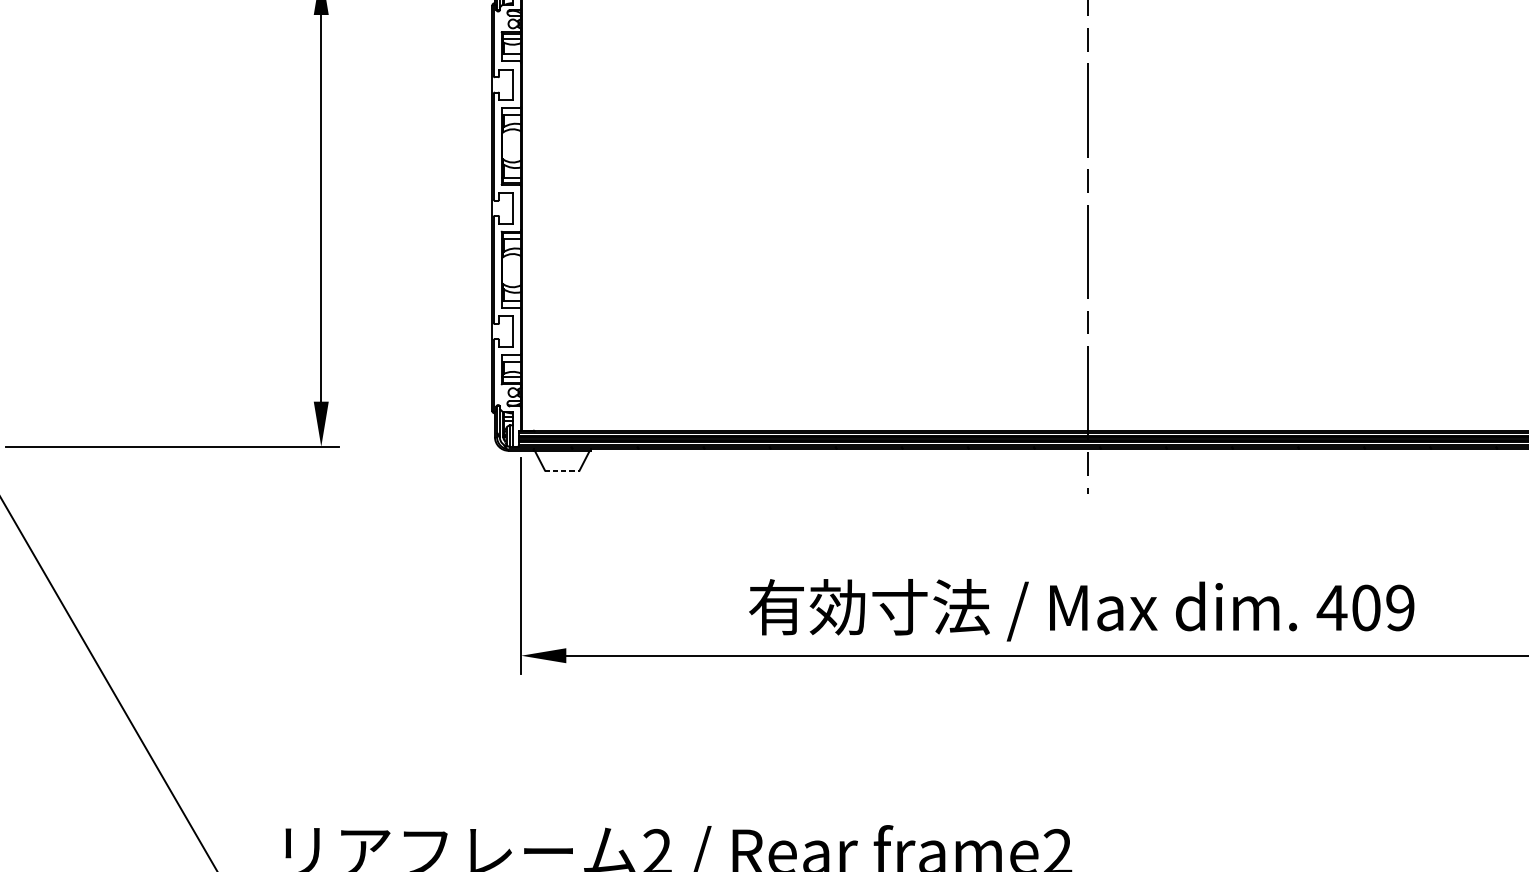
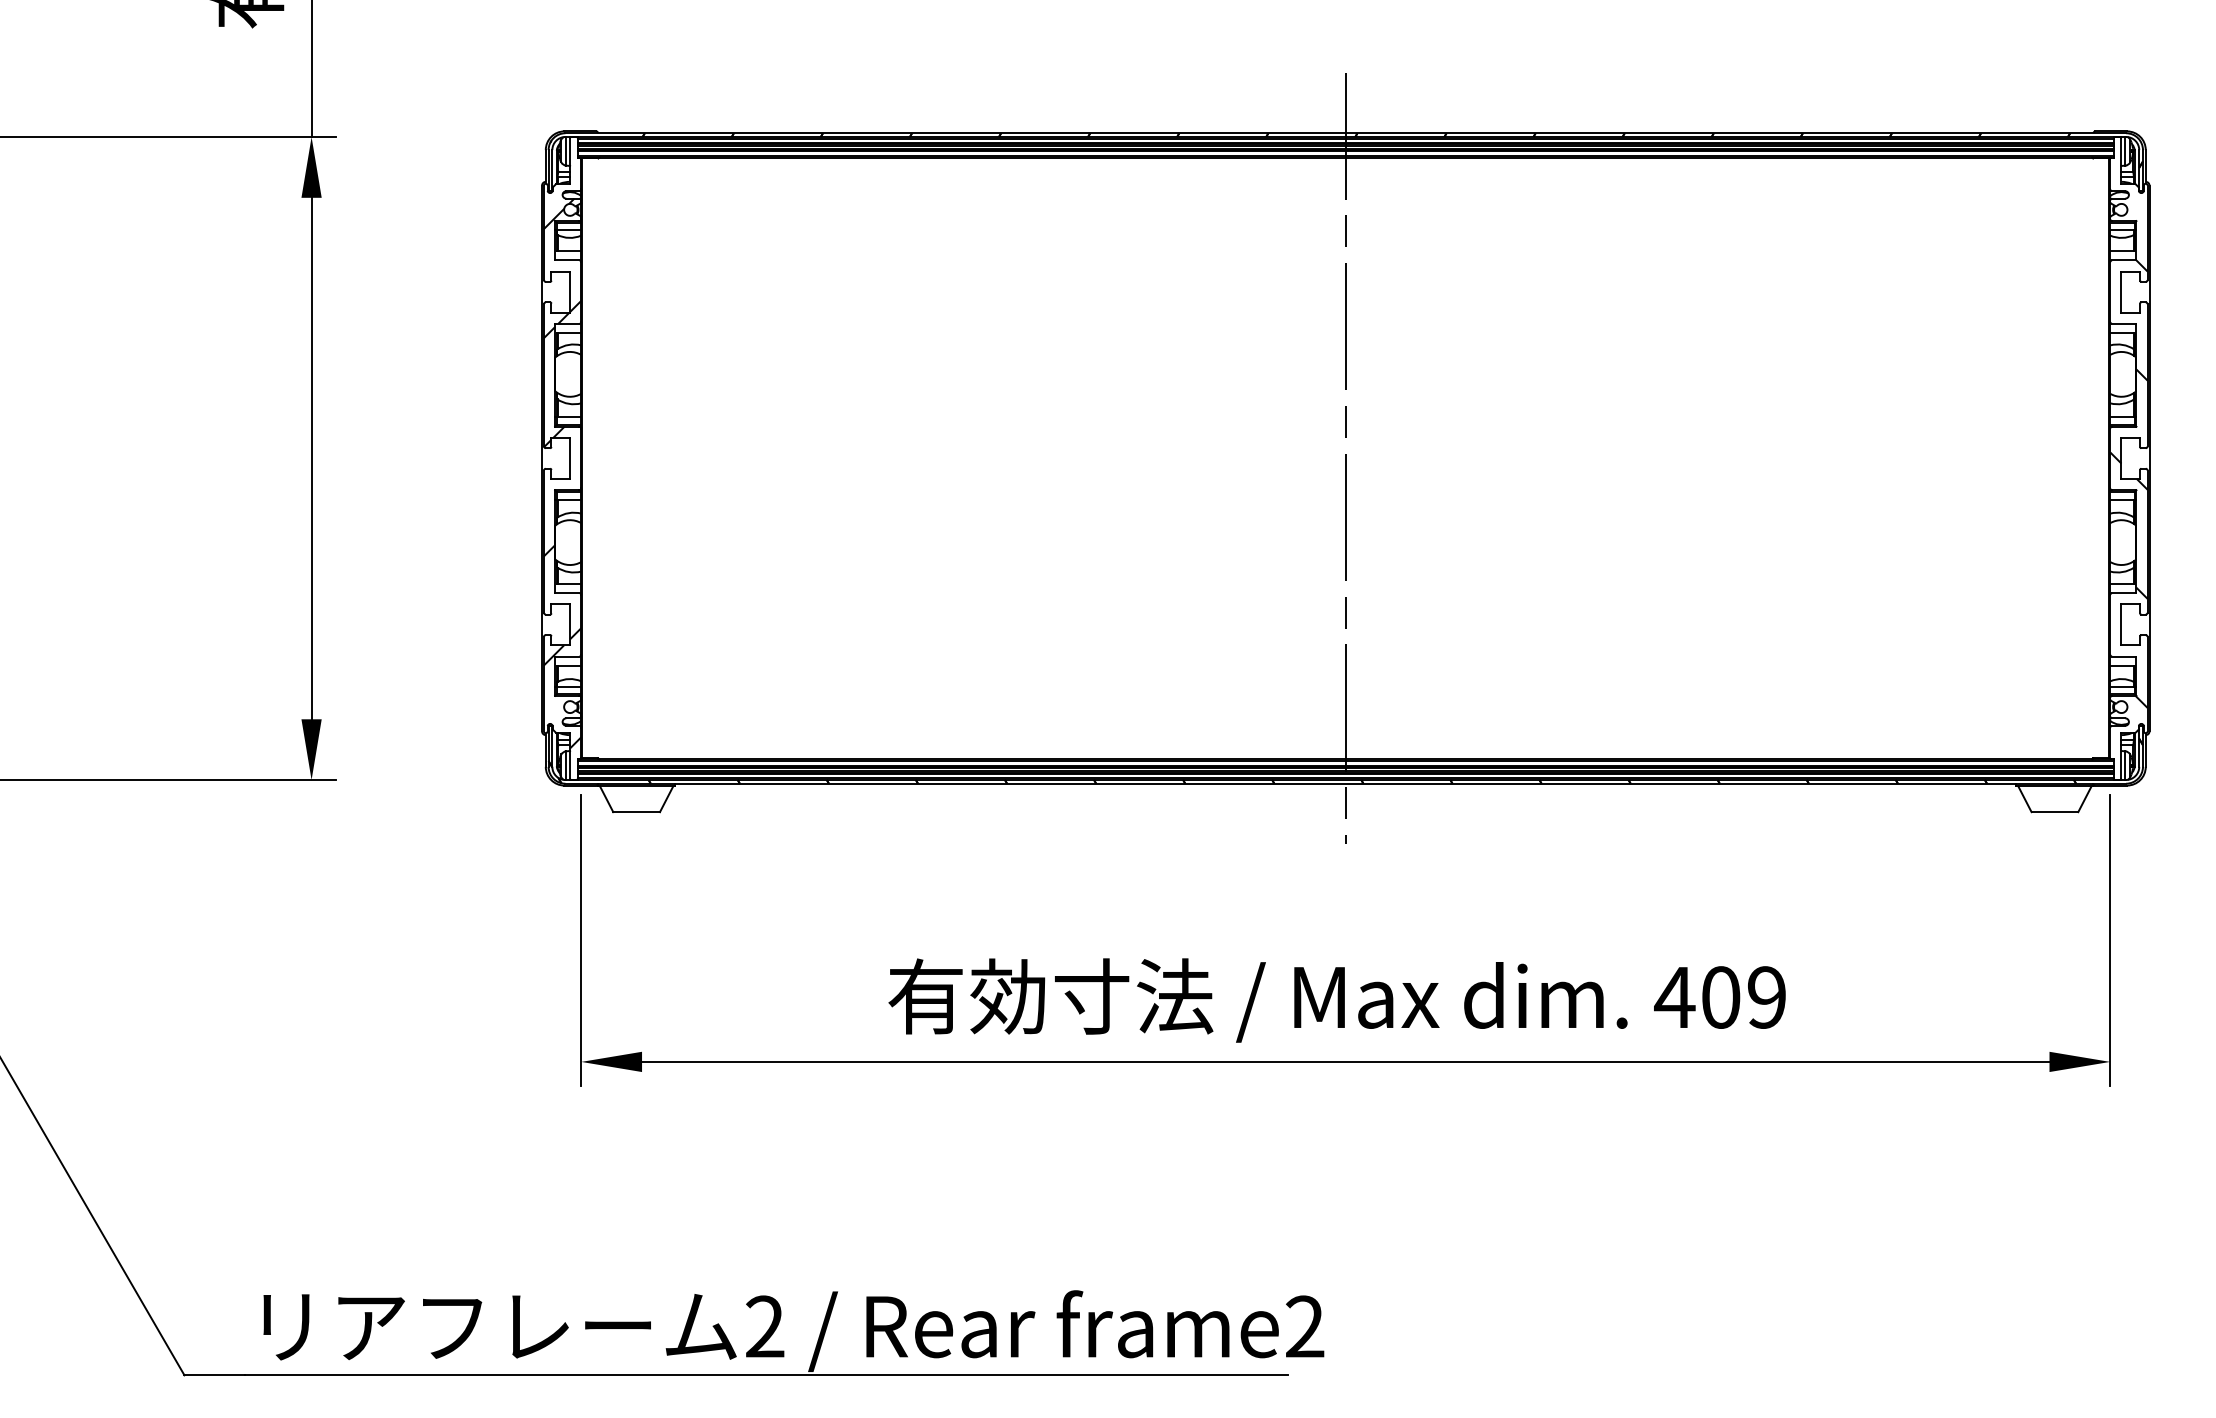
hatch: (507, 219) -> (562, 473), added
line: (562, 470) -> (637, 812), dashed -> solid

